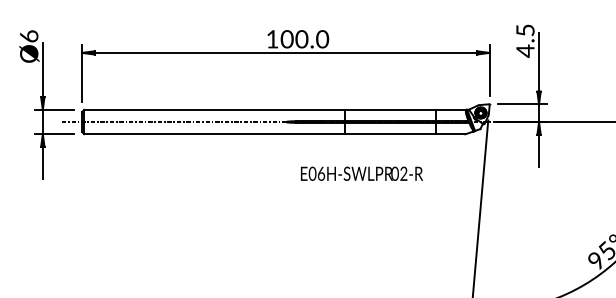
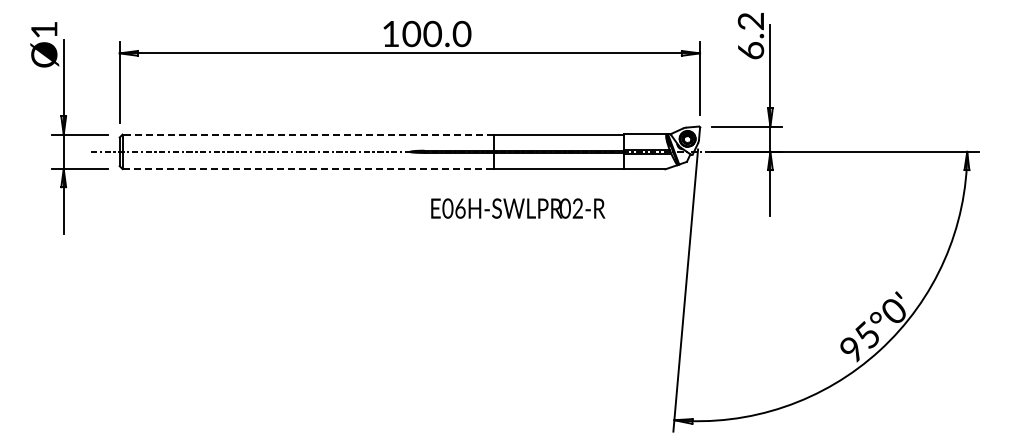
text: (29, 36) -> (44, 29), Ø6 -> Ø1
text: (525, 41) -> (750, 36), 4.5 -> 6.2
line: (214, 109) -> (308, 134), solid -> dashed
line: (214, 134) -> (308, 169), solid -> dashed
text: (362, 173) -> (518, 208), moved

